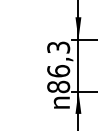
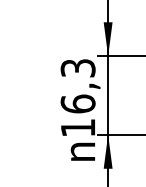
text: (58, 86) -> (77, 127), 86,3 -> 16,3

